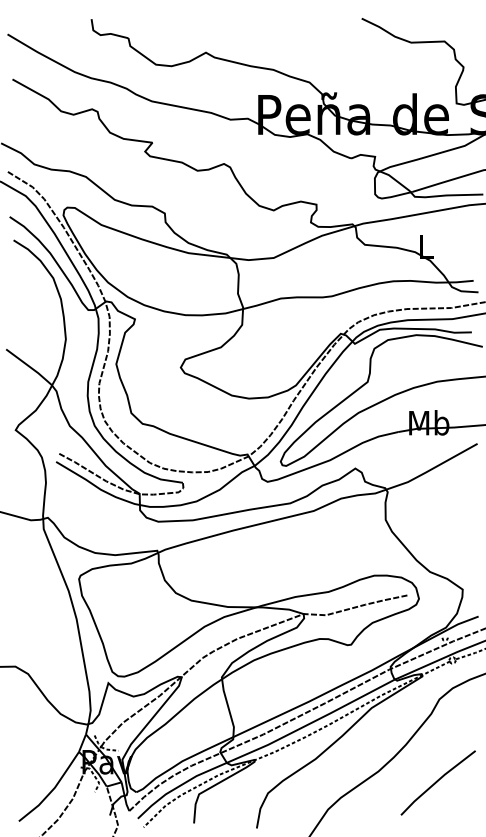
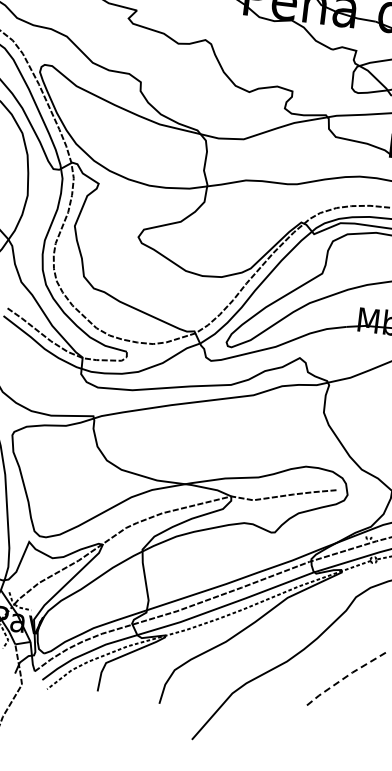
line: (436, 781) -> (343, 678), solid -> dashed

